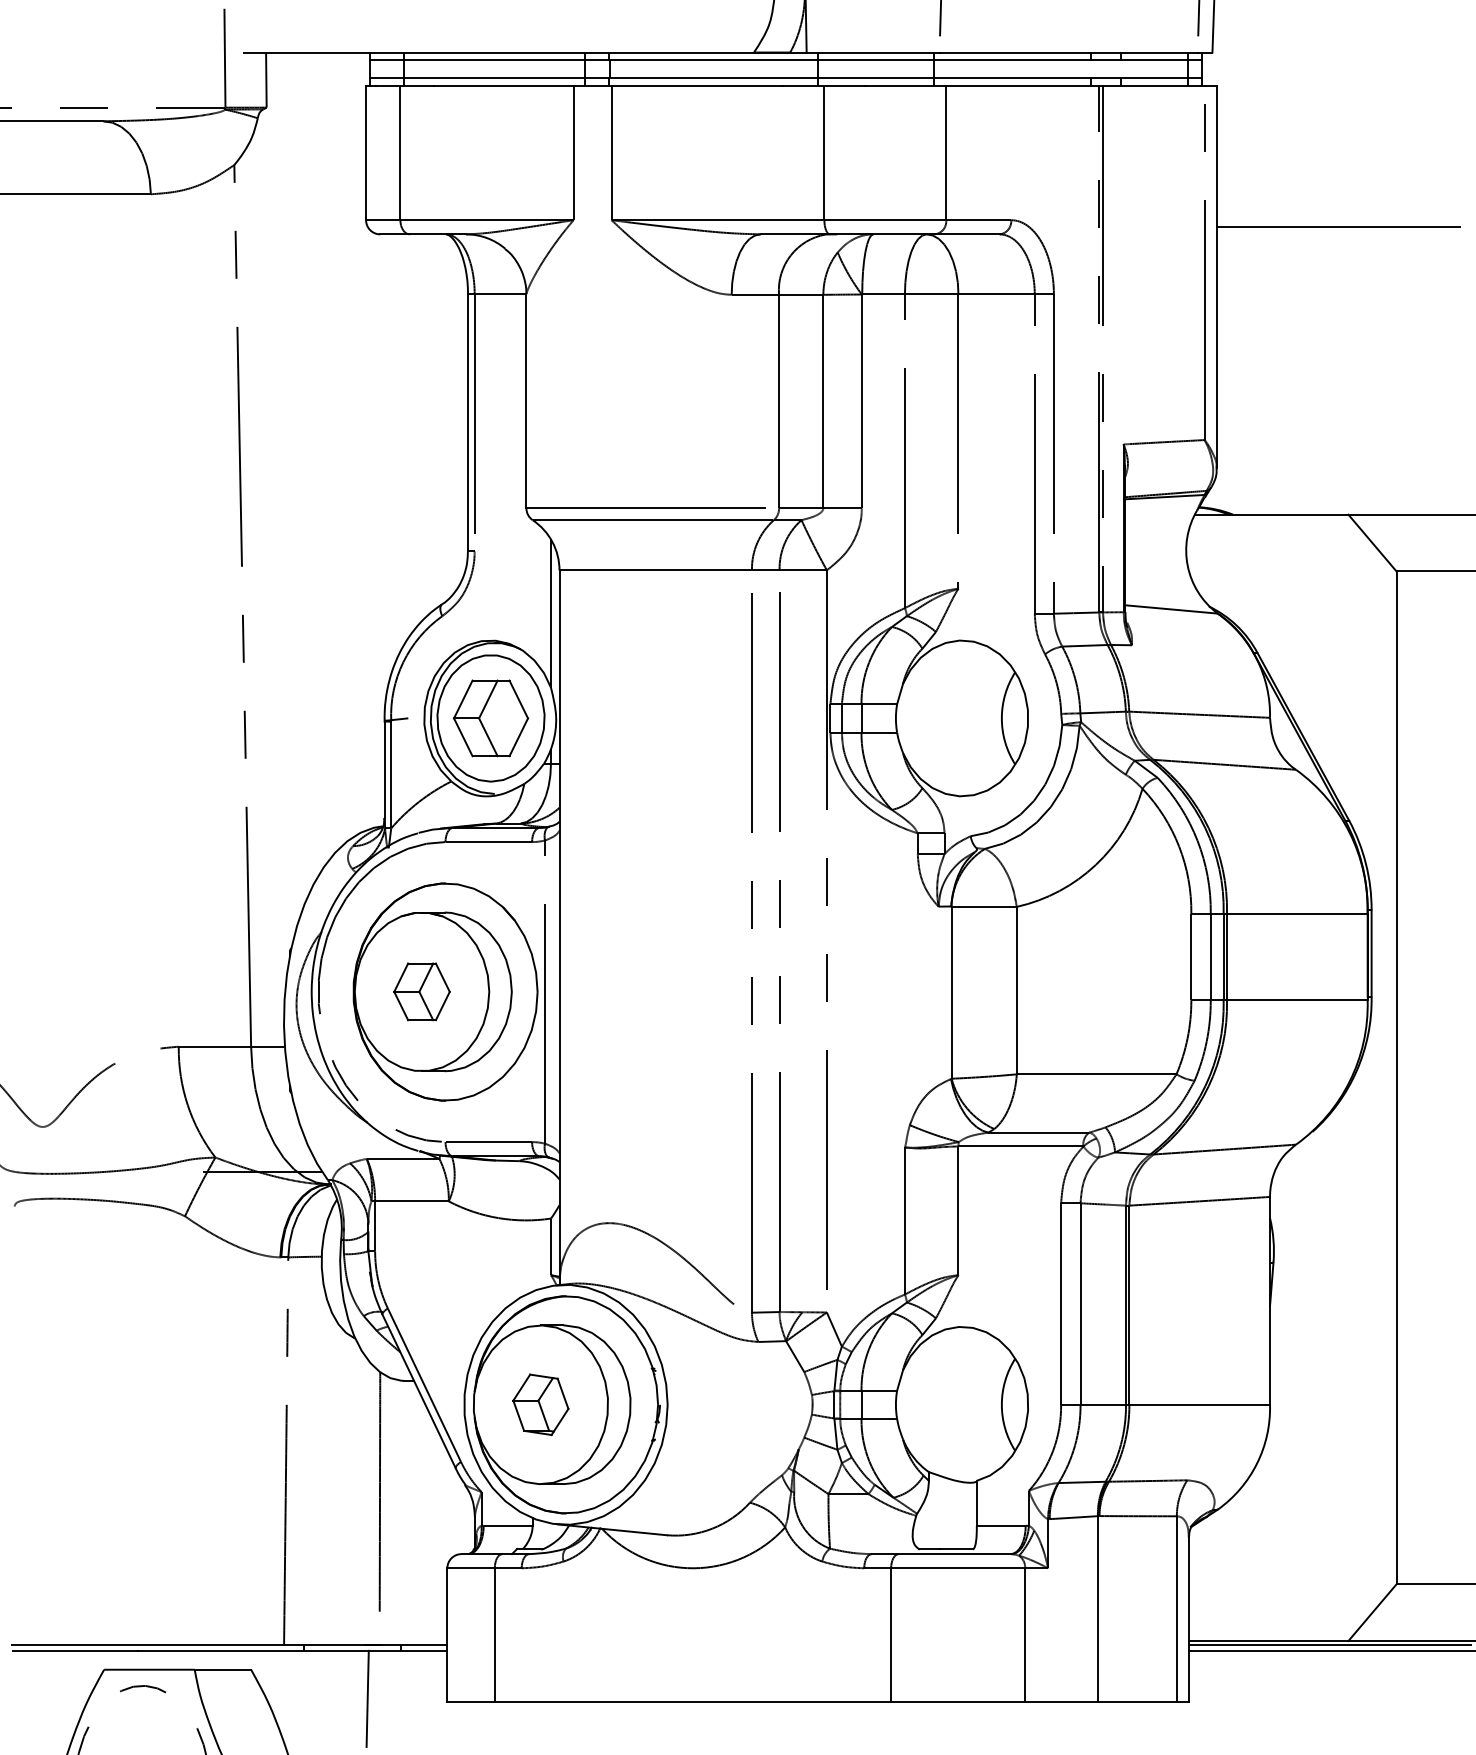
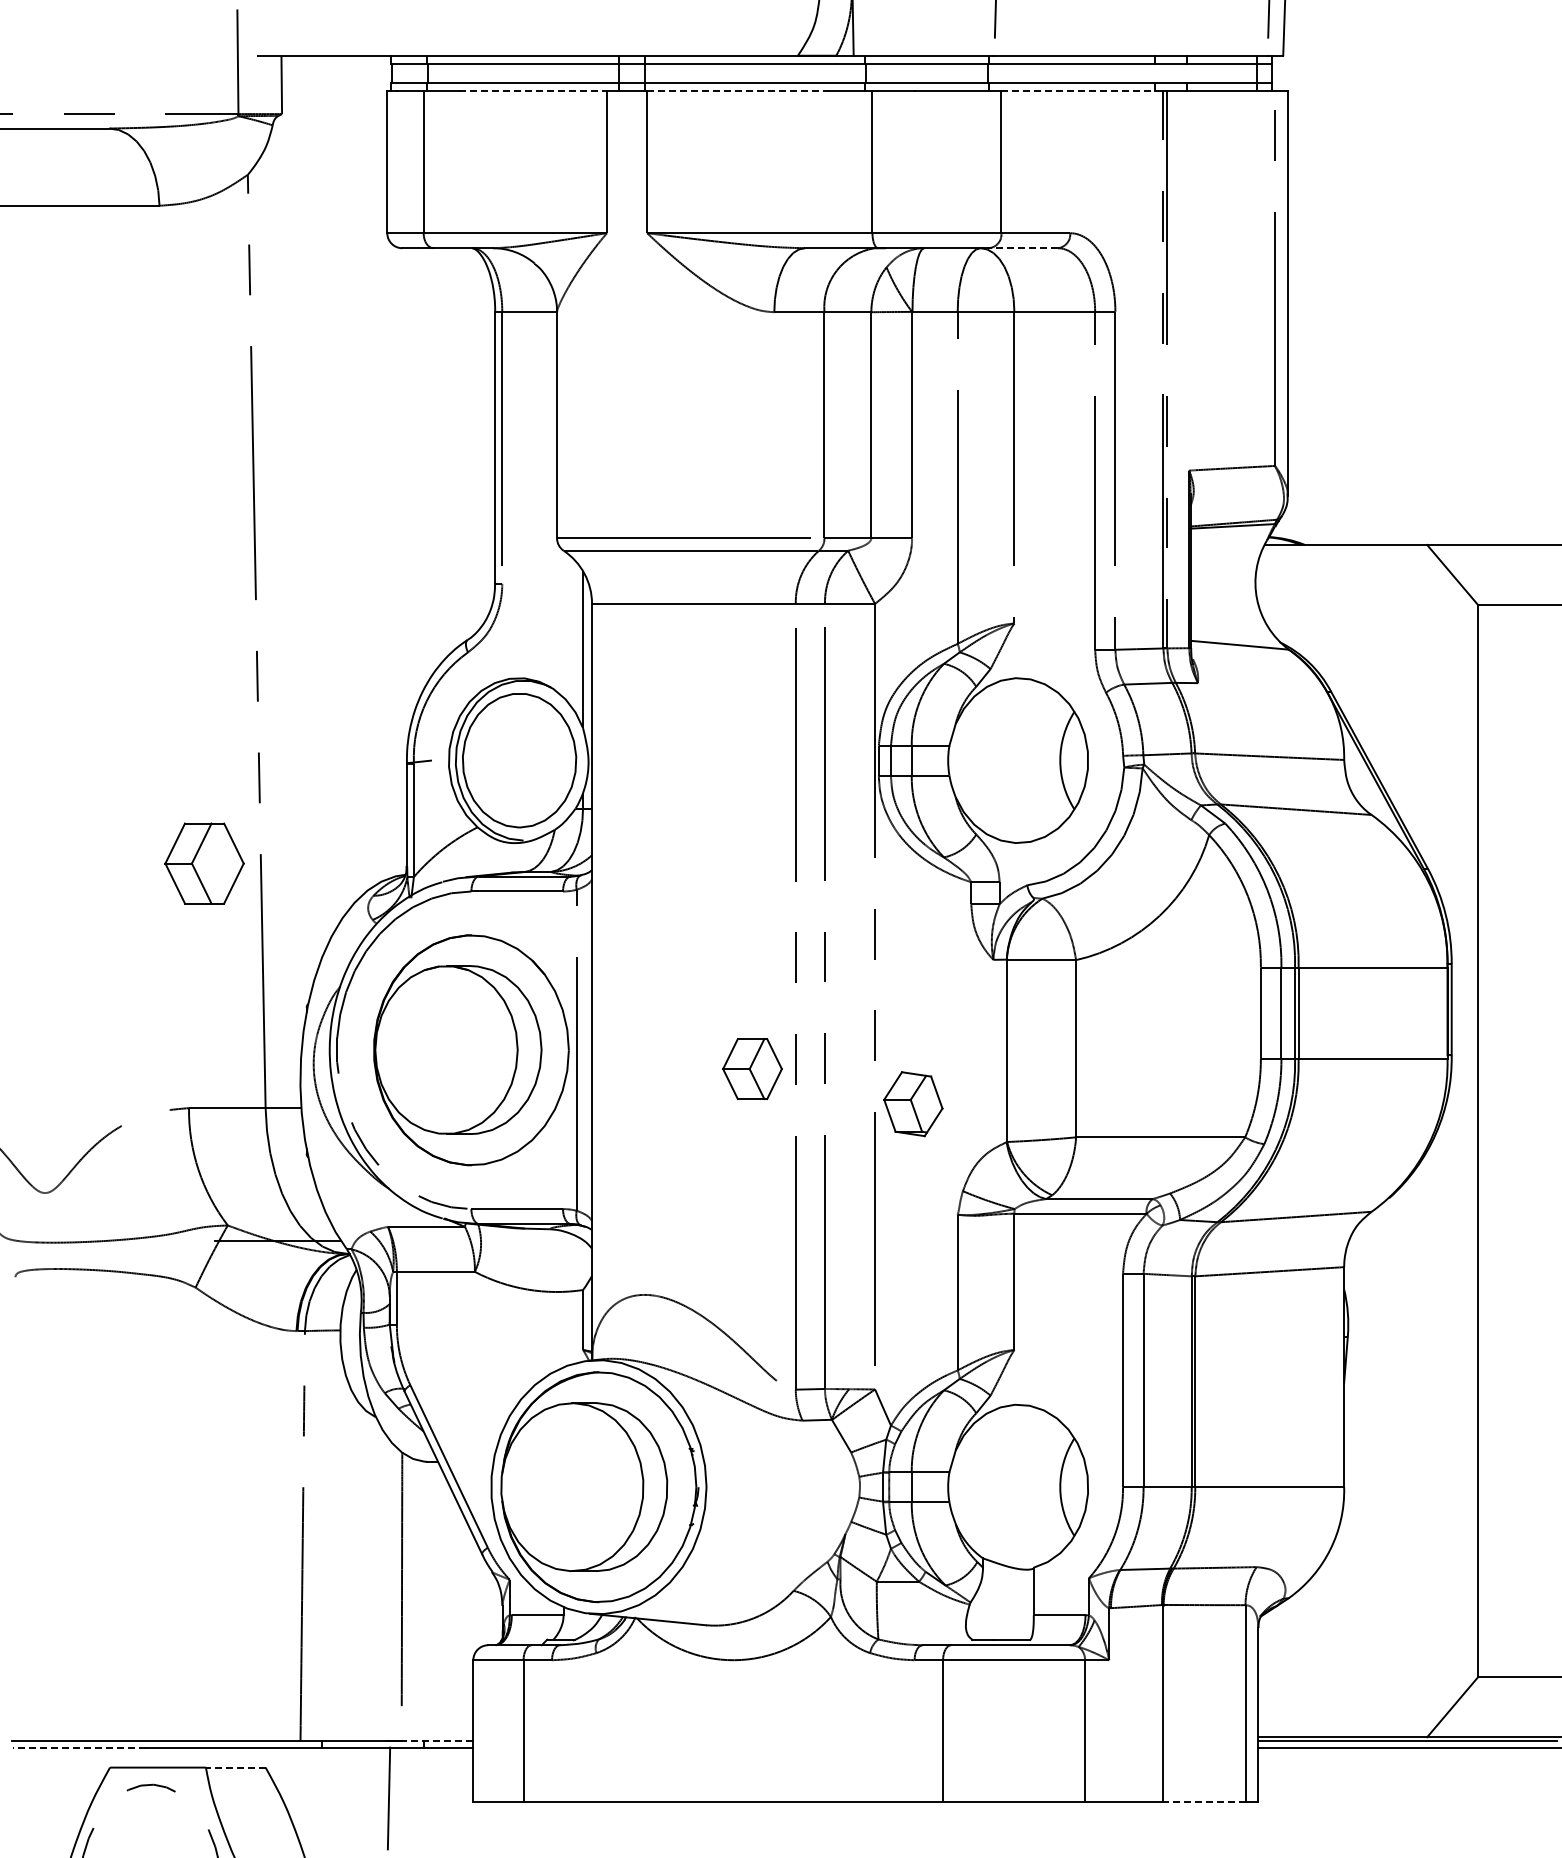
line: (504, 86) -> (533, 91), solid -> dashed
line: (696, 86) -> (737, 91), solid -> dashed
line: (1022, 86) -> (1082, 91), solid -> dashed
line: (1338, 227) -> (1416, 240), removed
line: (967, 234) -> (1023, 248), solid -> dashed
part: (490, 718) -> (204, 863), moved
part: (421, 992) -> (752, 1069), moved
part: (541, 1405) -> (913, 1104), moved
line: (413, 1645) -> (437, 1741), solid -> dashed
line: (75, 1650) -> (79, 1747), solid -> dashed
line: (222, 1669) -> (235, 1767), solid -> dashed
line: (1138, 1702) -> (1204, 1802), solid -> dashed

